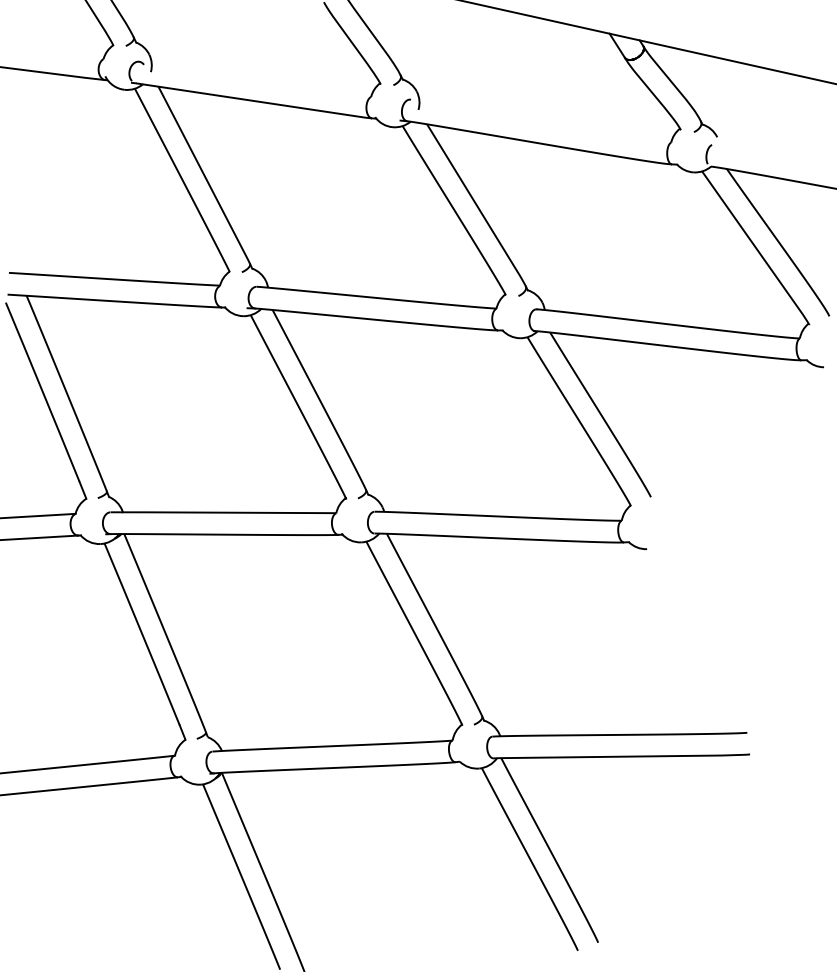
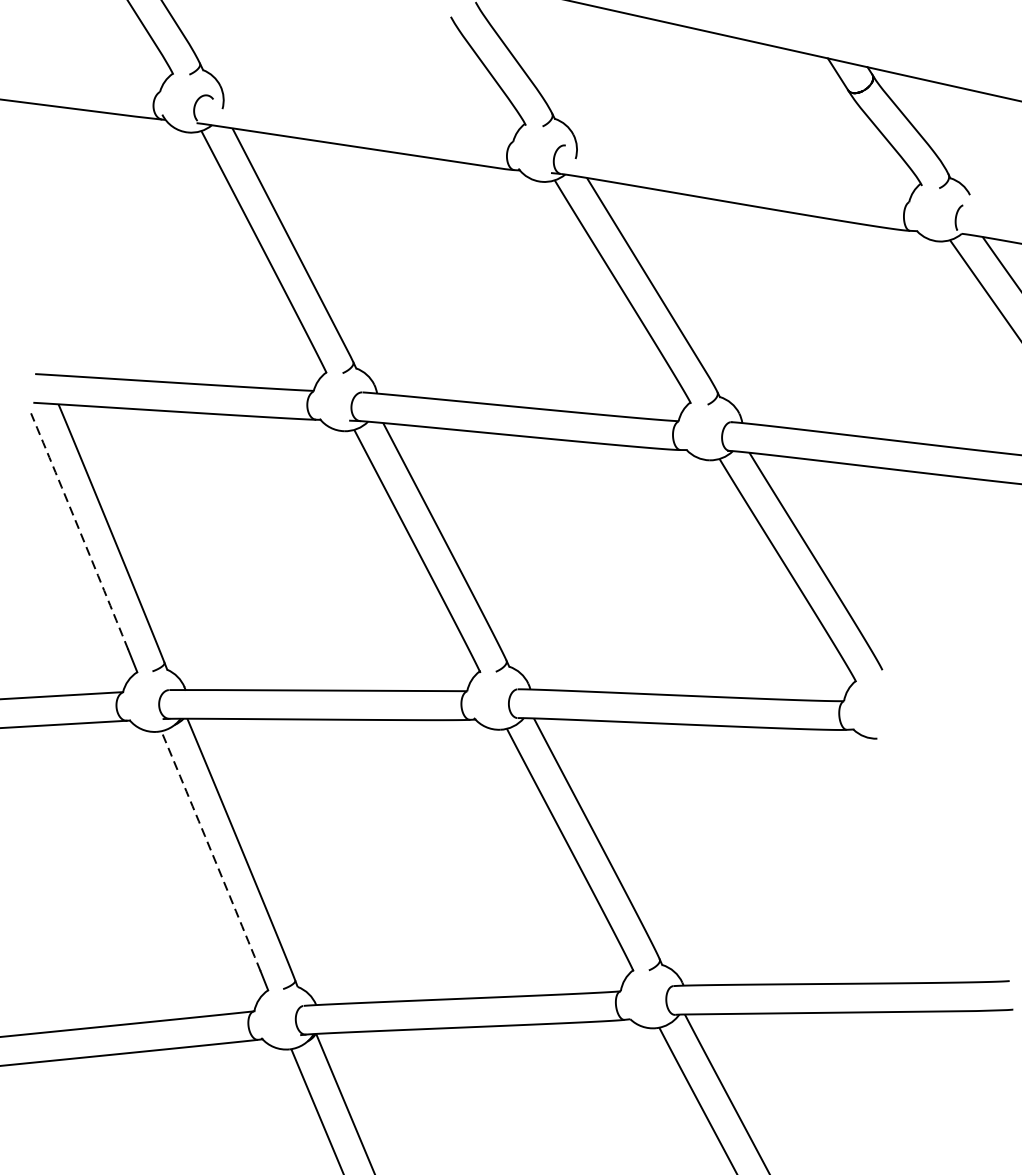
arc: (42, 392) -> (79, 531), solid -> dashed
arc: (142, 634) -> (211, 851), solid -> dashed

